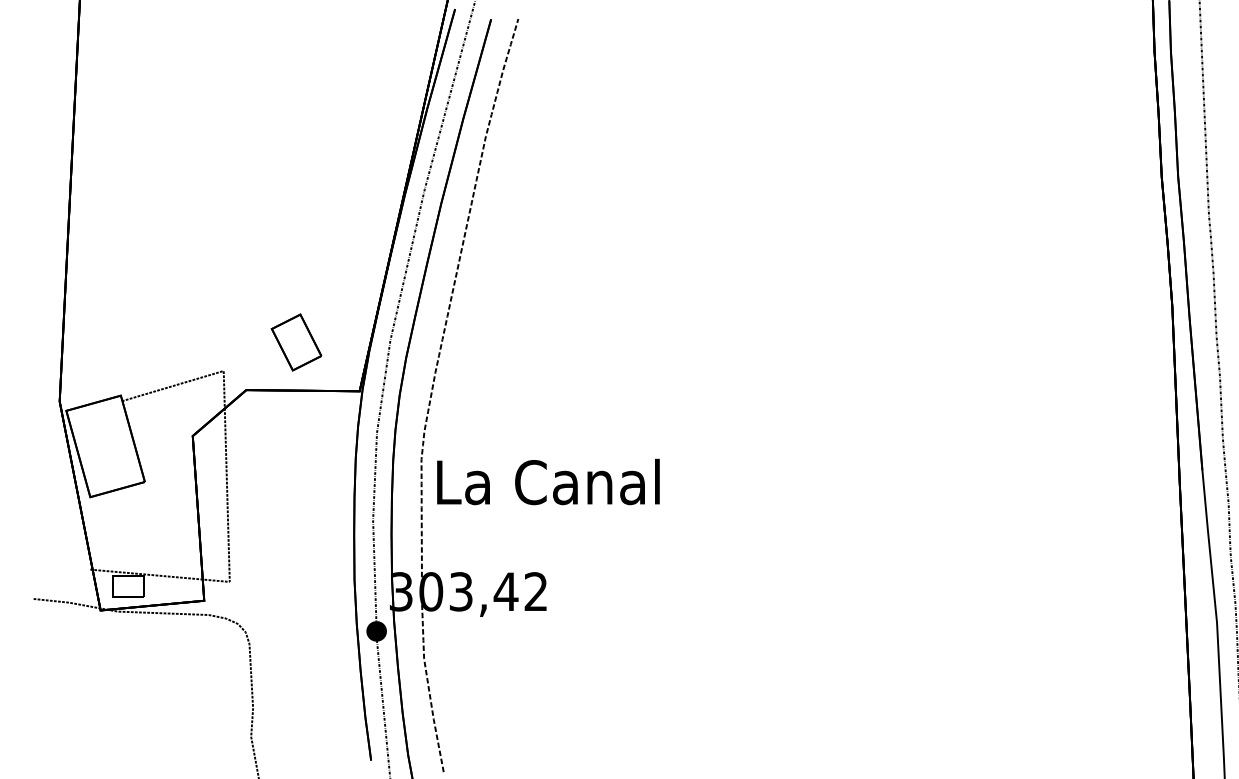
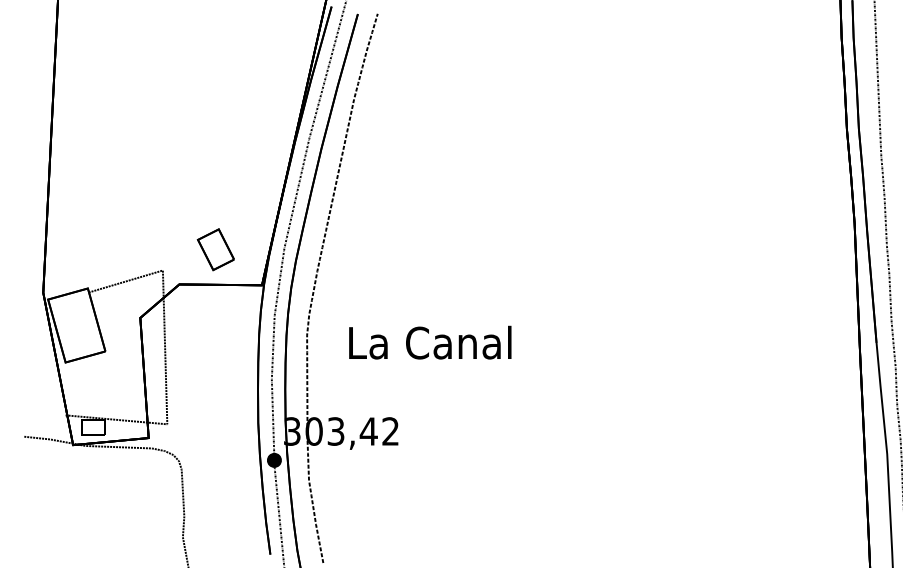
text: (548, 481) -> (430, 342), moved

